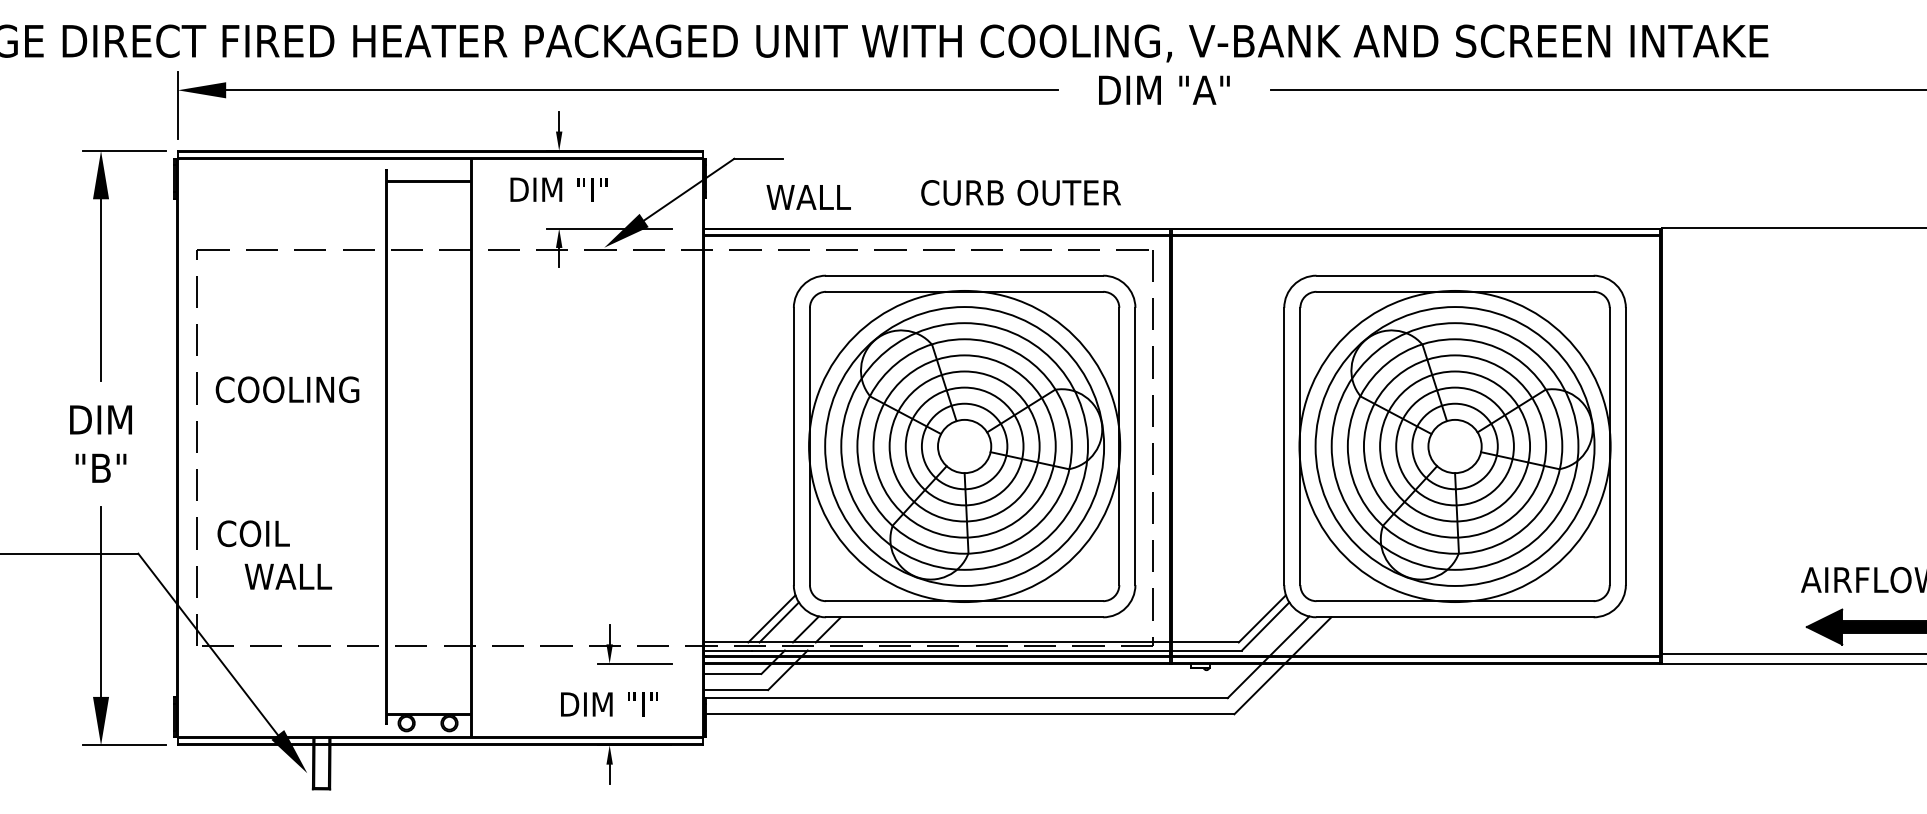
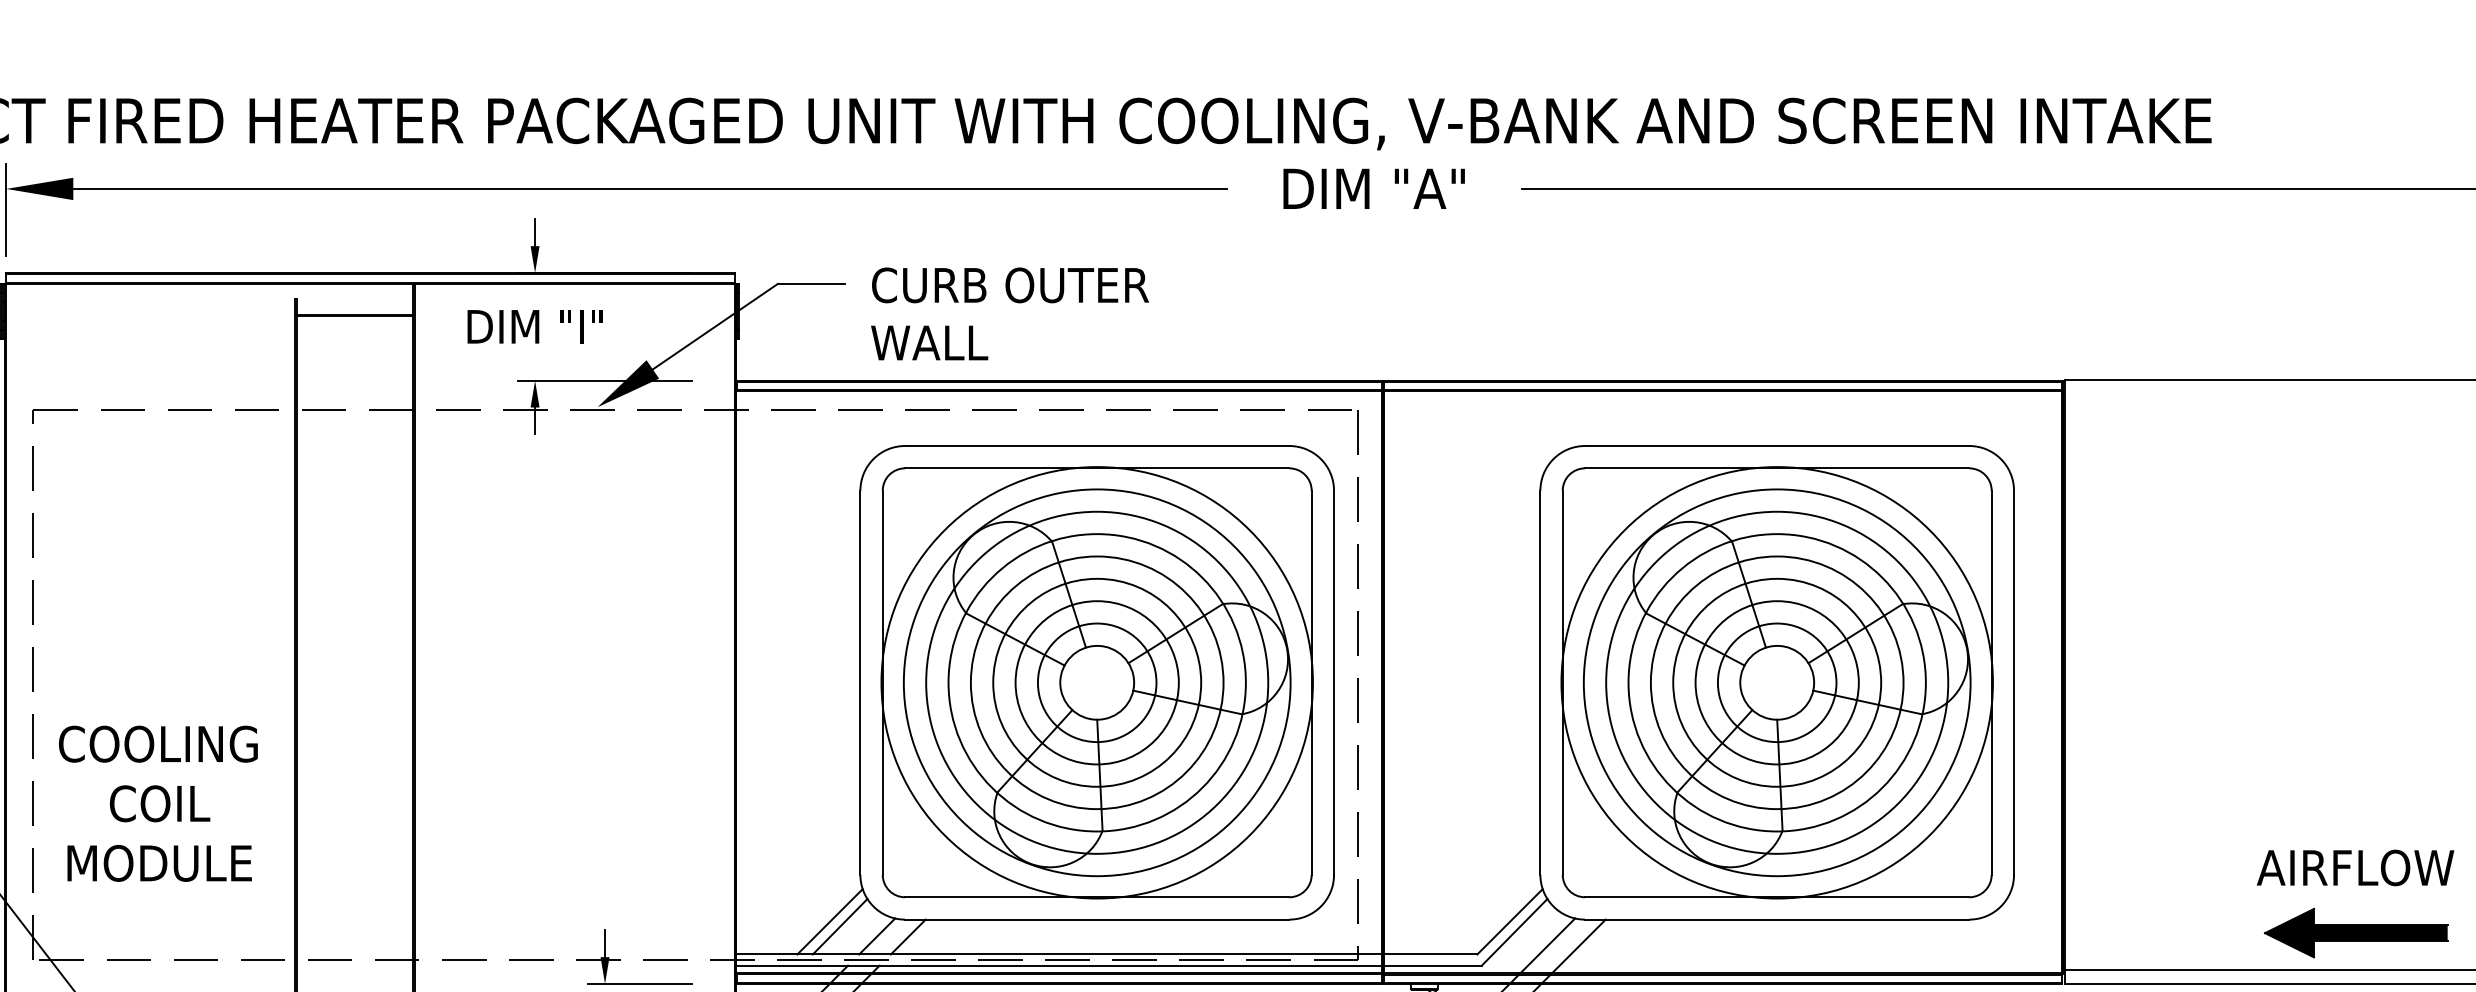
text: (1020, 192) -> (1009, 284), moved
text: (808, 197) -> (929, 343), moved
text: (287, 389) -> (158, 743), moved
text: (253, 533) -> (159, 803), moved
text: (288, 576) -> (159, 863), WALL -> MODULE

